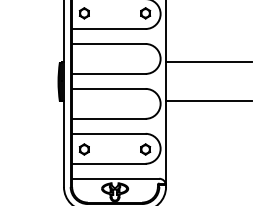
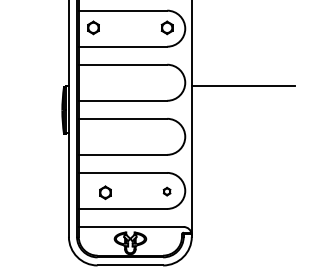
line: (208, 101) -> (242, 133), removed
part: (84, 149) -> (105, 192), moved
part: (145, 149) -> (166, 191), size x0.6

